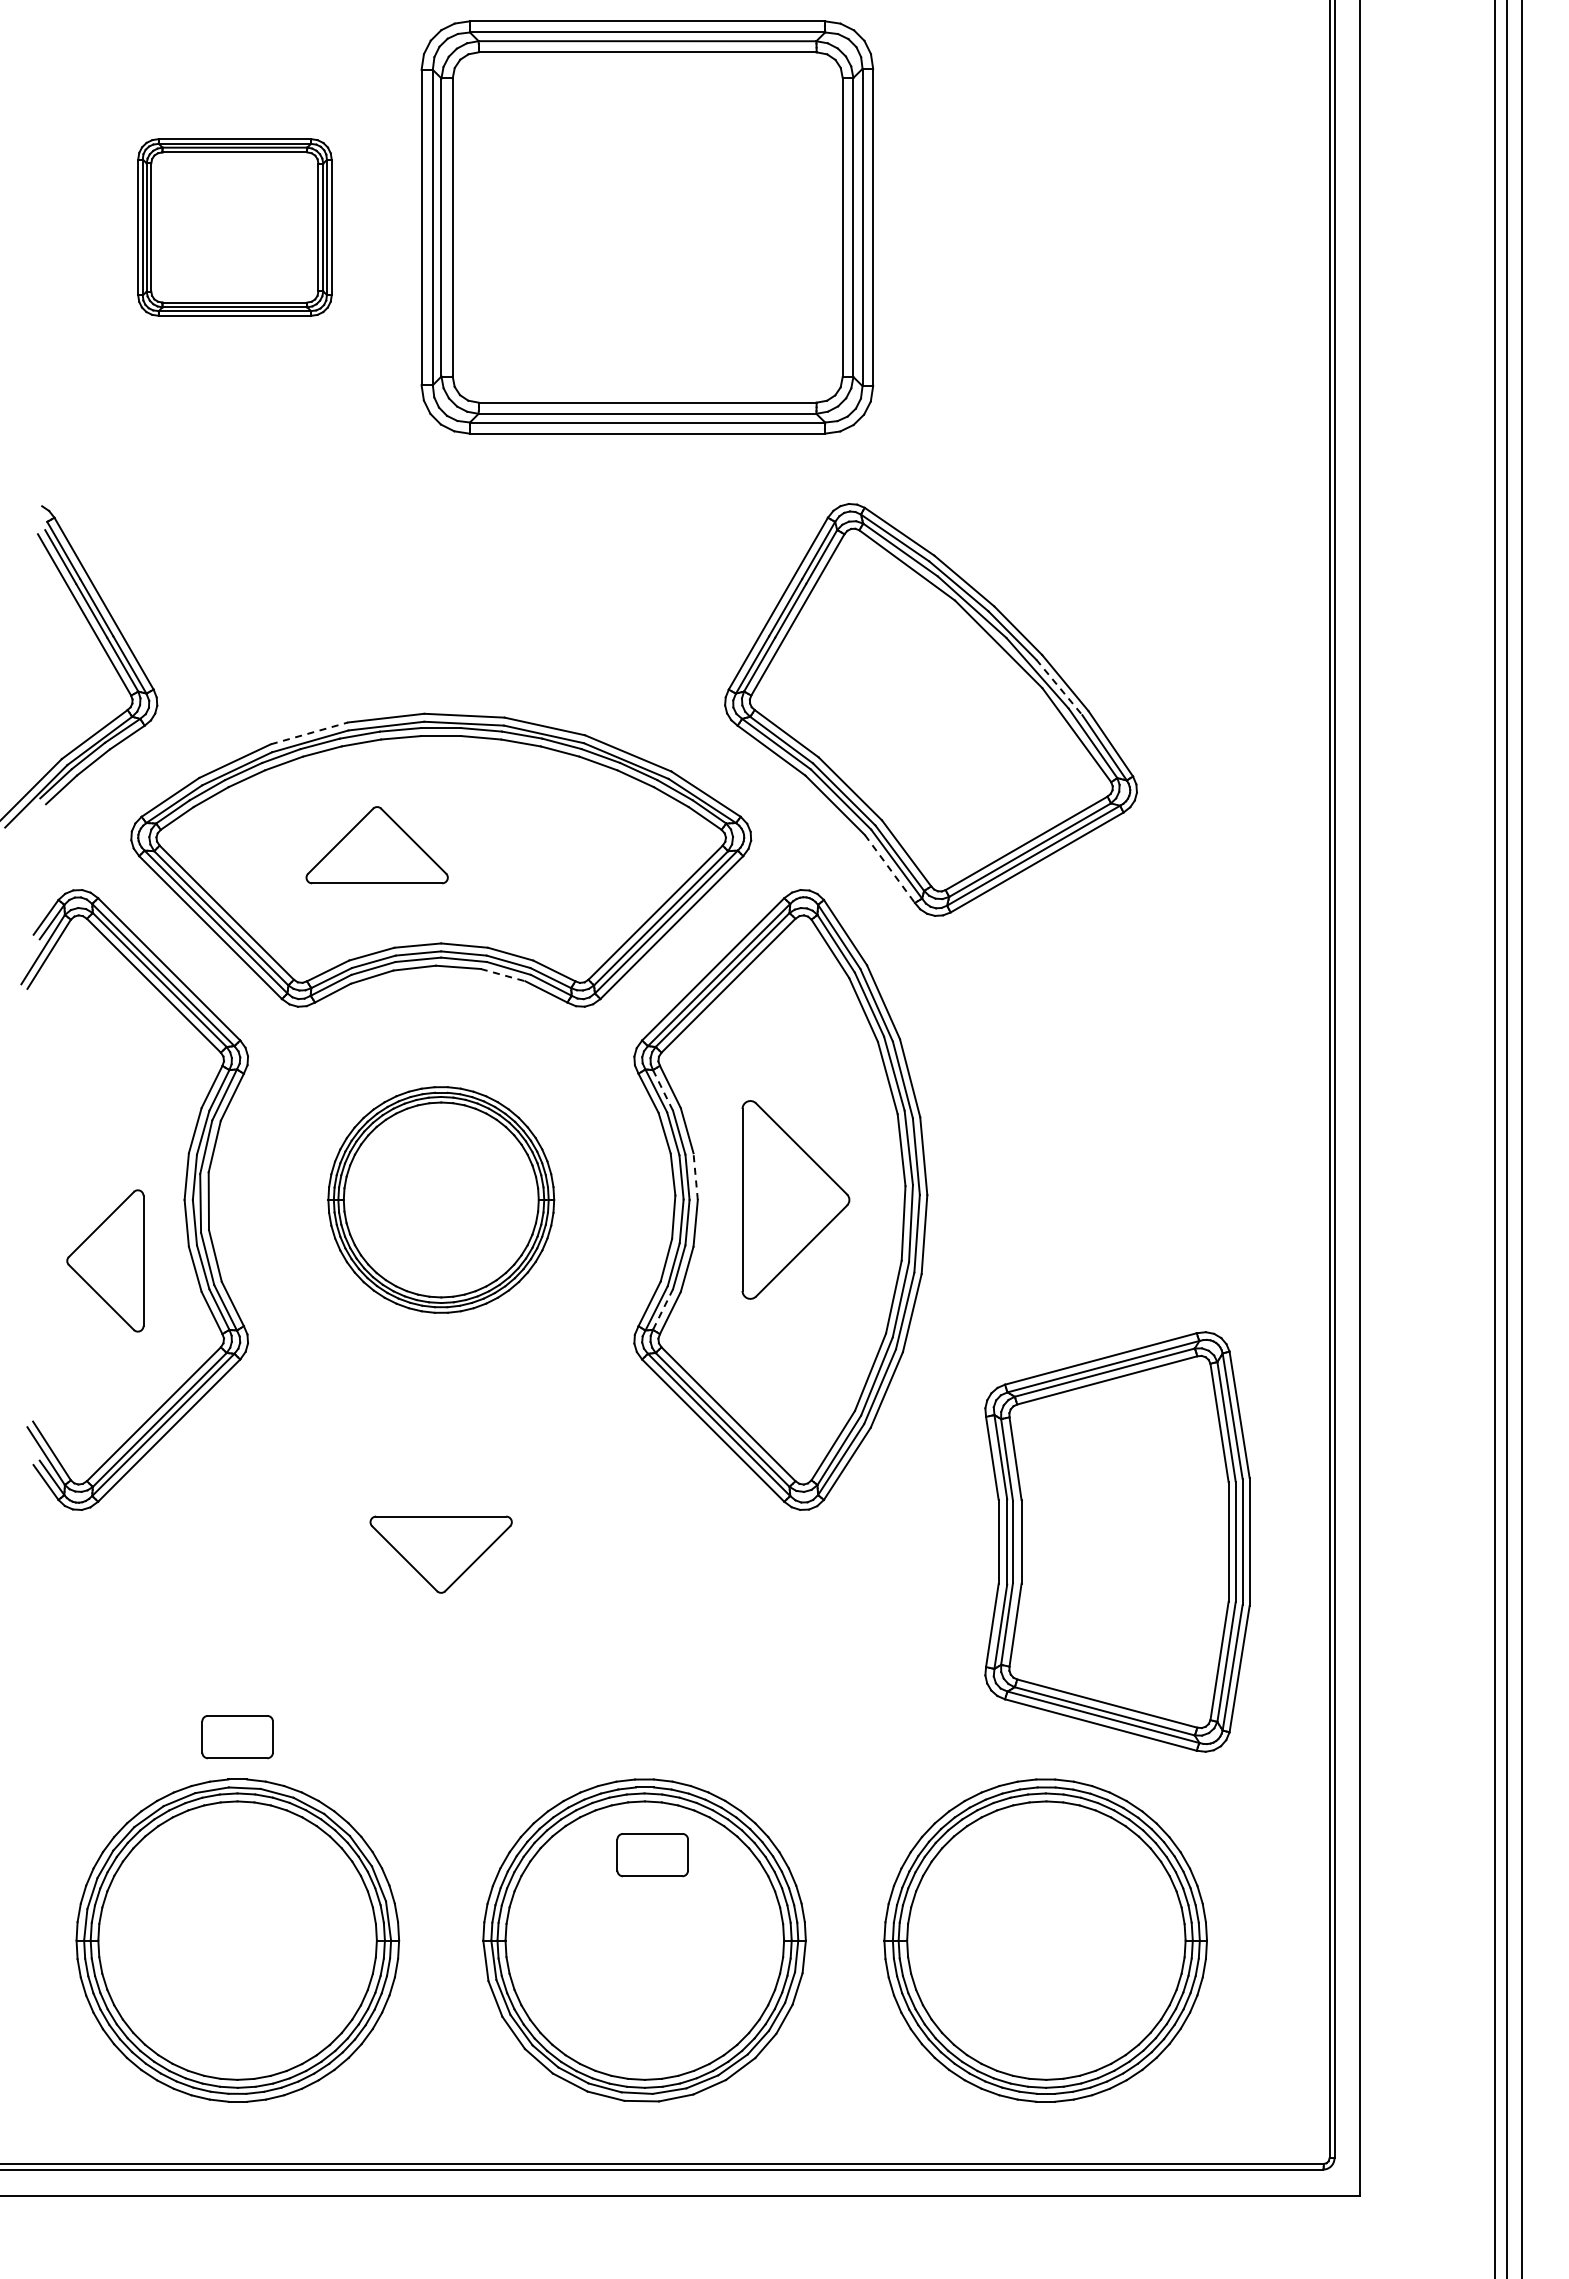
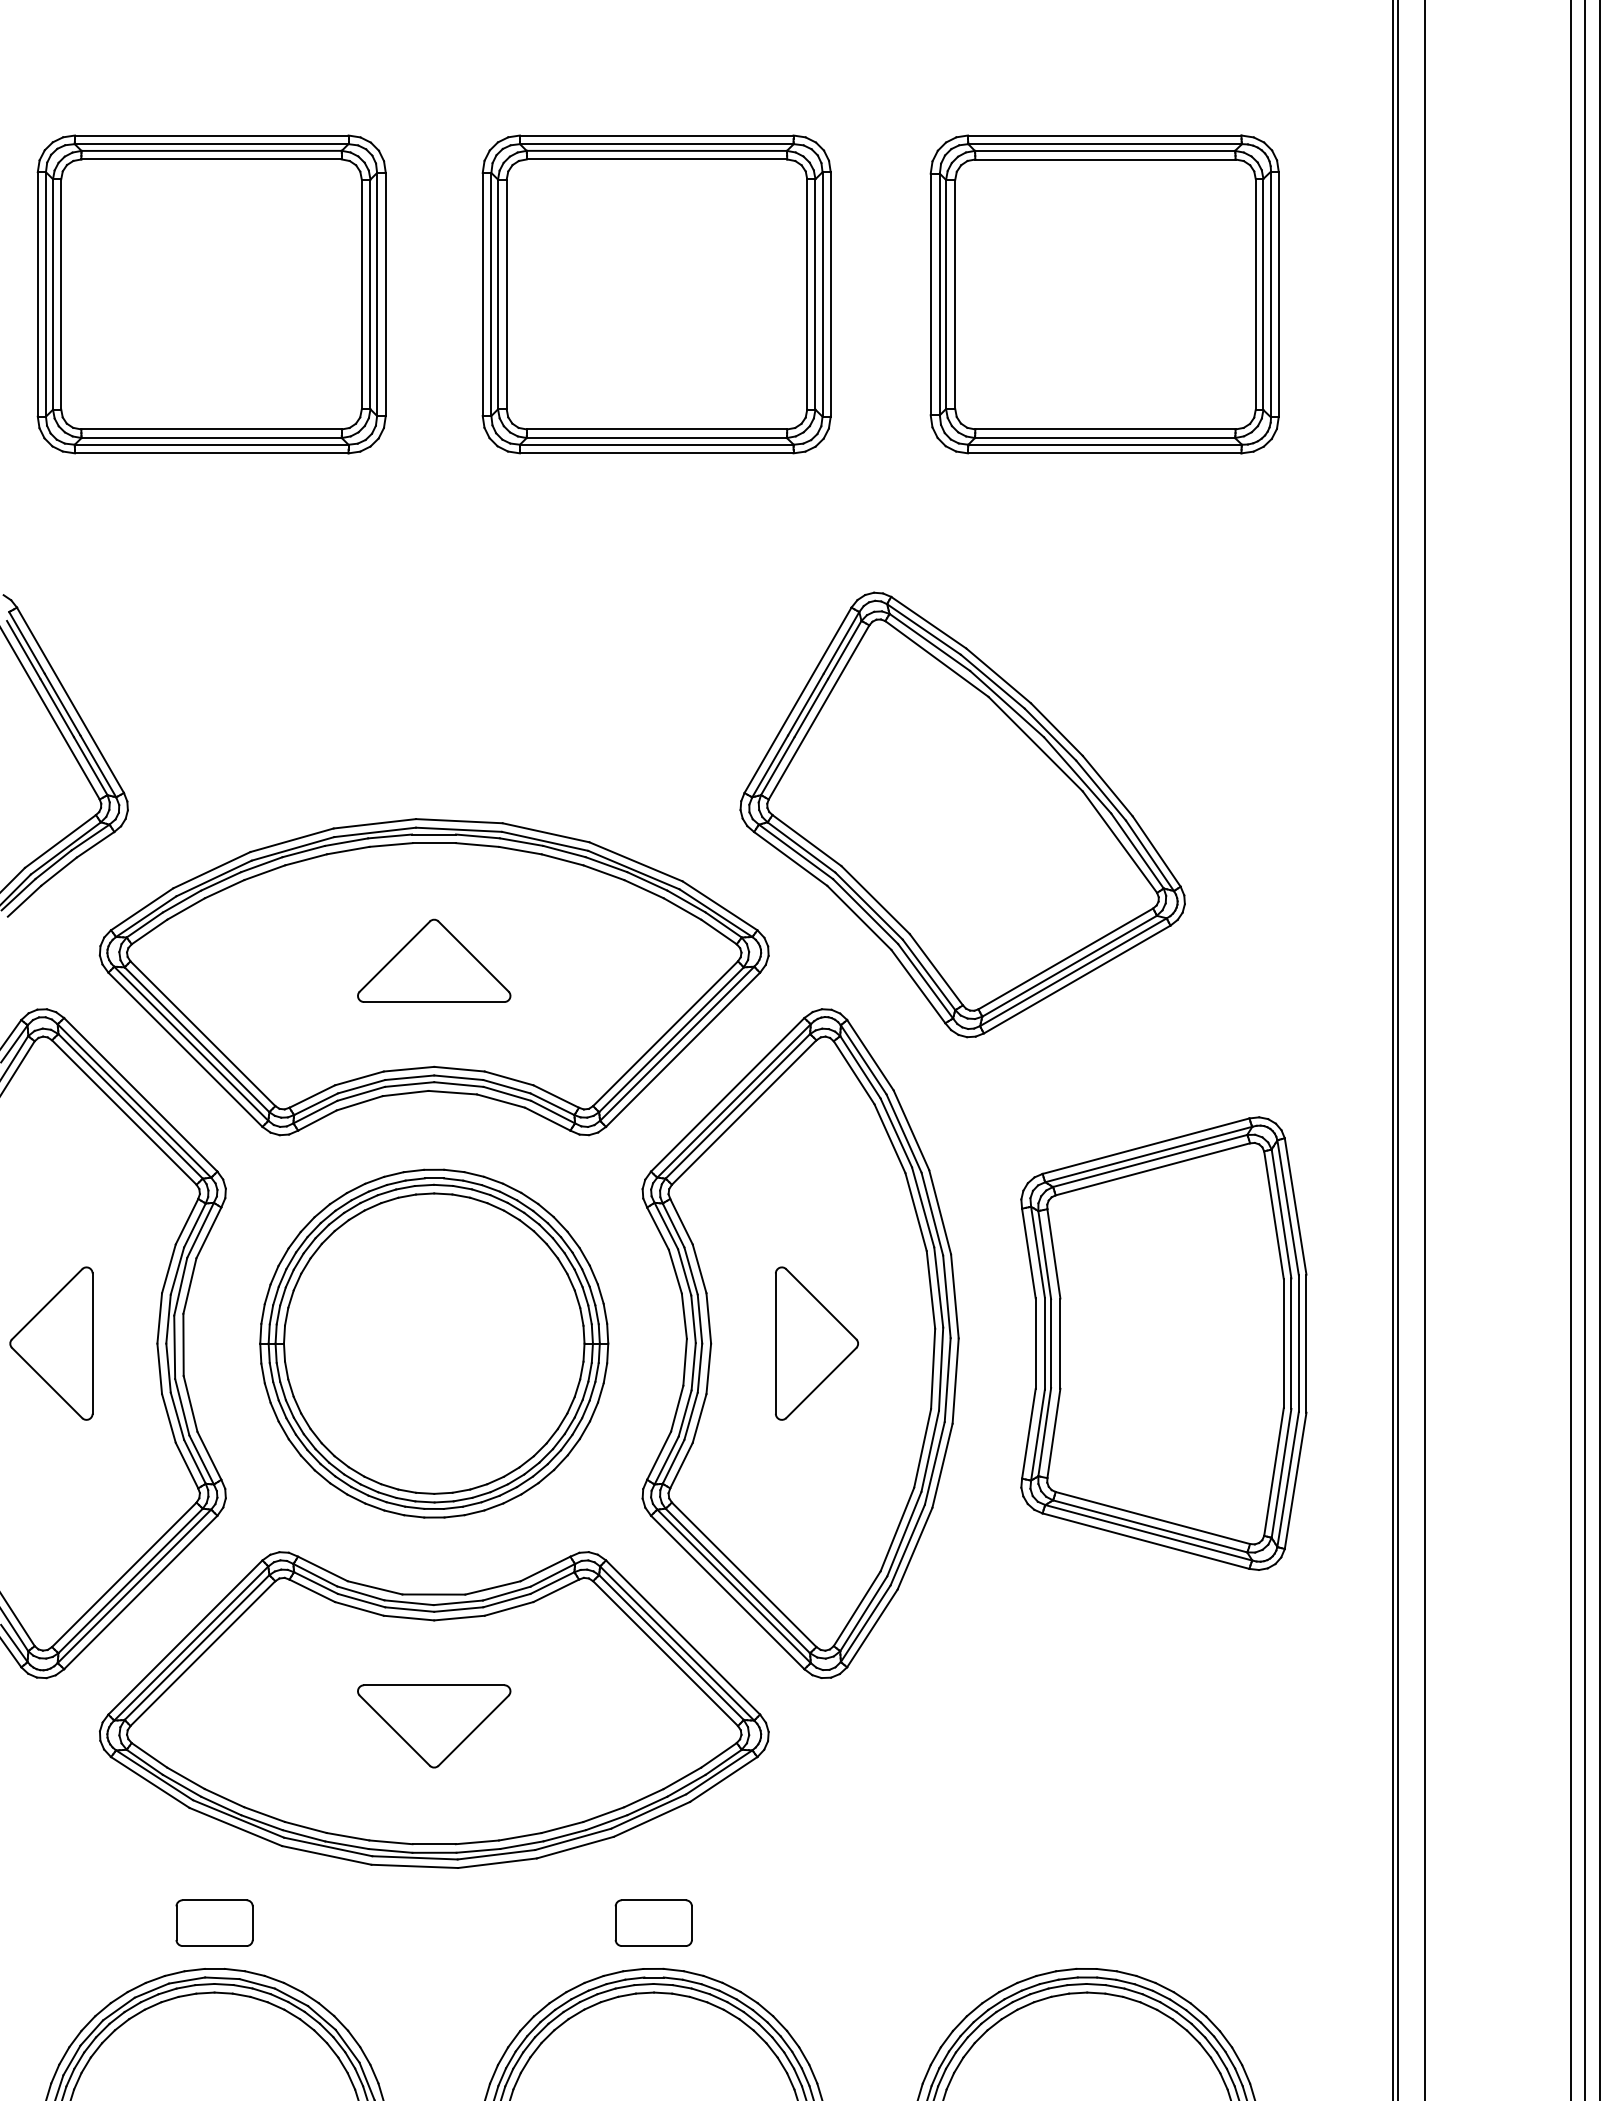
part: (234, 227) -> (211, 294), size x1.67
part: (647, 227) -> (656, 294), size x0.71
part: (1062, 227) -> (1104, 294), added
line: (1059, 687) -> (1101, 790), dashed -> solid
line: (309, 733) -> (292, 840), dashed -> solid
part: (376, 845) -> (433, 961), moved
line: (890, 869) -> (918, 987), dashed -> solid
line: (503, 975) -> (501, 1101), dashed -> solid
line: (663, 1090) -> (674, 1225), dashed -> solid
line: (695, 1176) -> (708, 1318), dashed -> solid
part: (441, 1199) -> (434, 1343), size x1.43
part: (795, 1199) -> (816, 1343), size x0.71
part: (105, 1260) -> (51, 1343), moved
line: (663, 1309) -> (674, 1461), dashed -> solid
part: (441, 1539) -> (434, 1709), added
part: (1117, 1541) -> (1163, 1343), moved
part: (652, 1855) -> (653, 1923), moved

